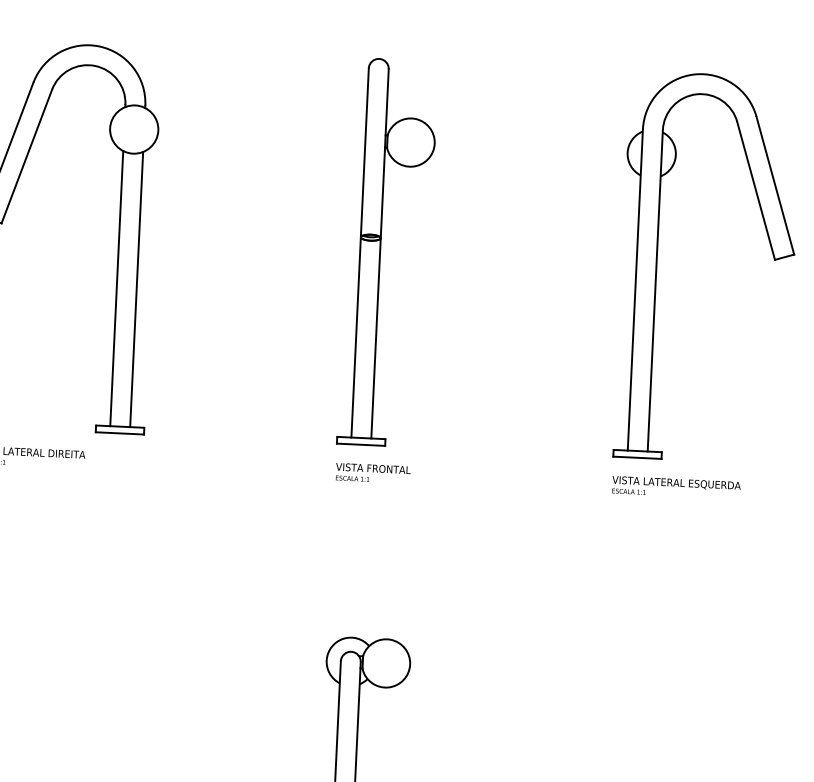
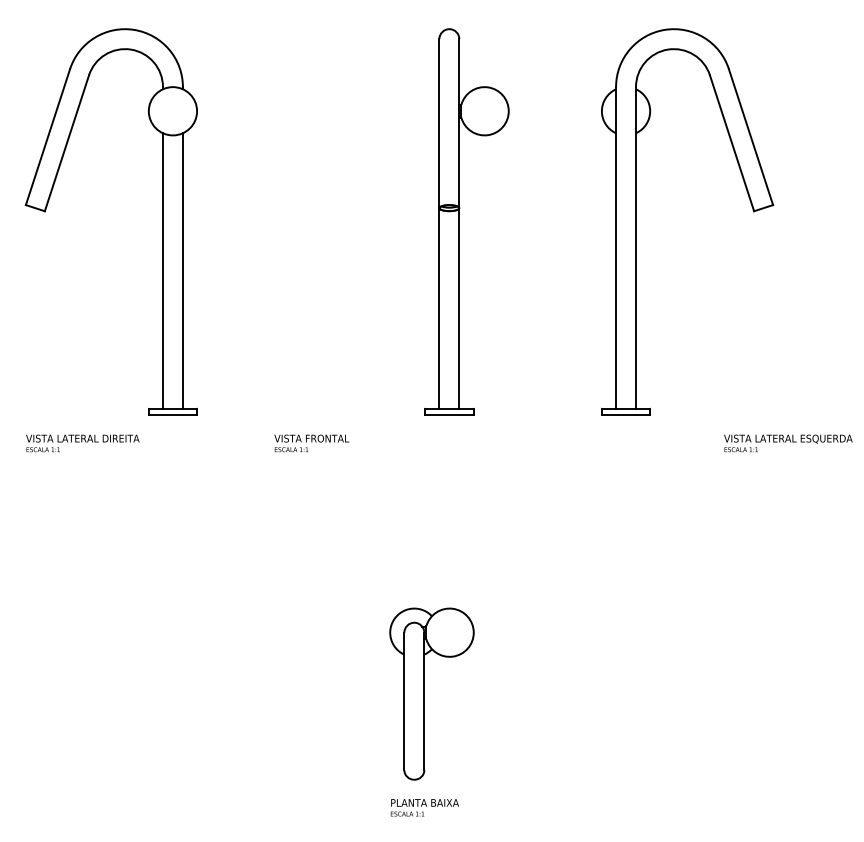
part: (380, 251) -> (459, 221), moved
part: (657, 264) -> (636, 221), moved
text: (372, 473) -> (311, 443), moved
text: (676, 487) -> (788, 443), moved

